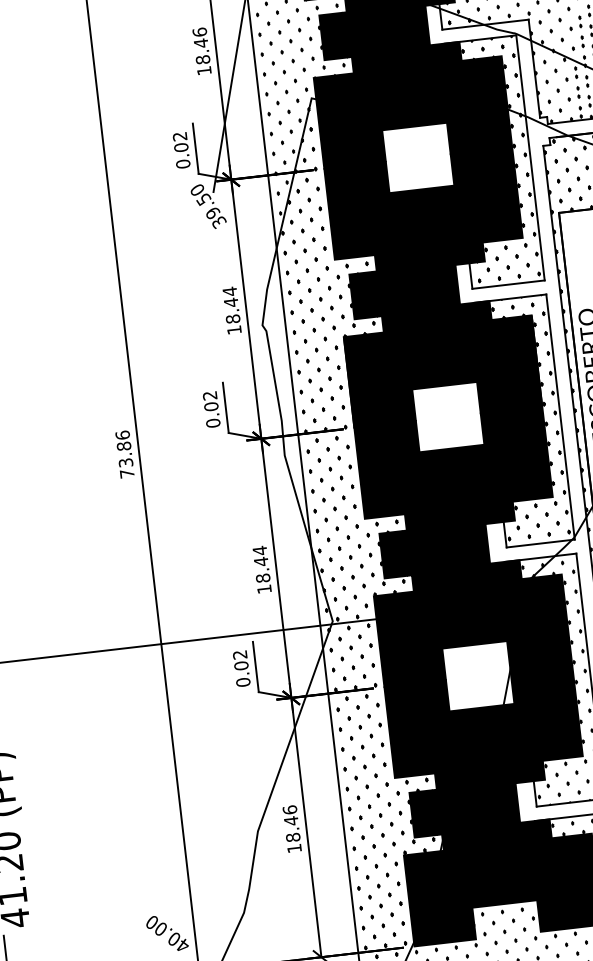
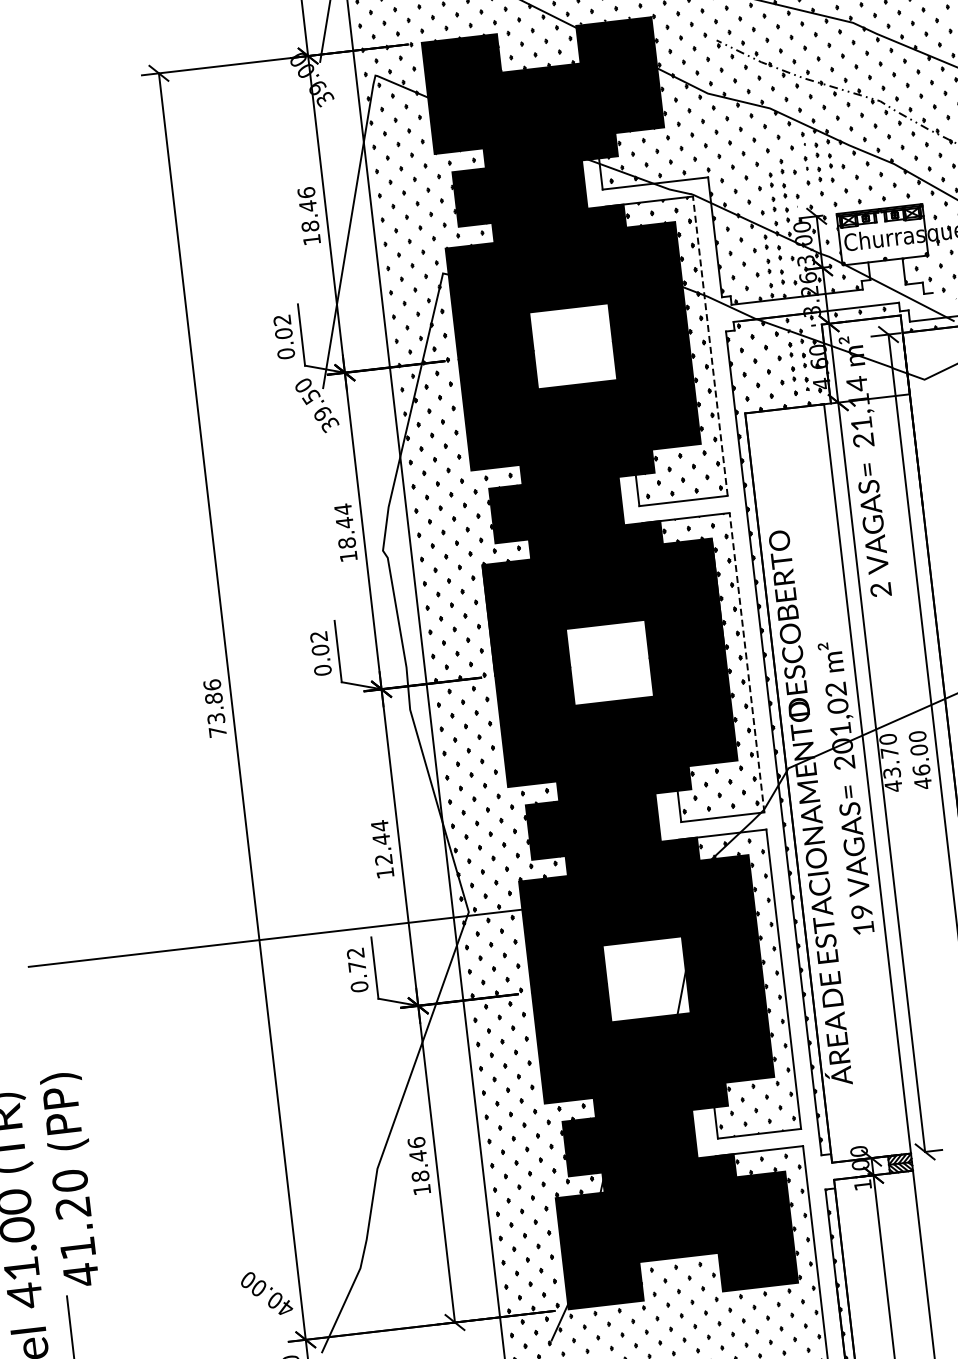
line: (530, 158) -> (710, 346), solid -> dashed
line: (560, 416) -> (747, 662), solid -> dashed
text: (262, 578) -> (383, 859), 18.44 -> 12.44
text: (241, 665) -> (357, 966), 0.02 -> 0.72

